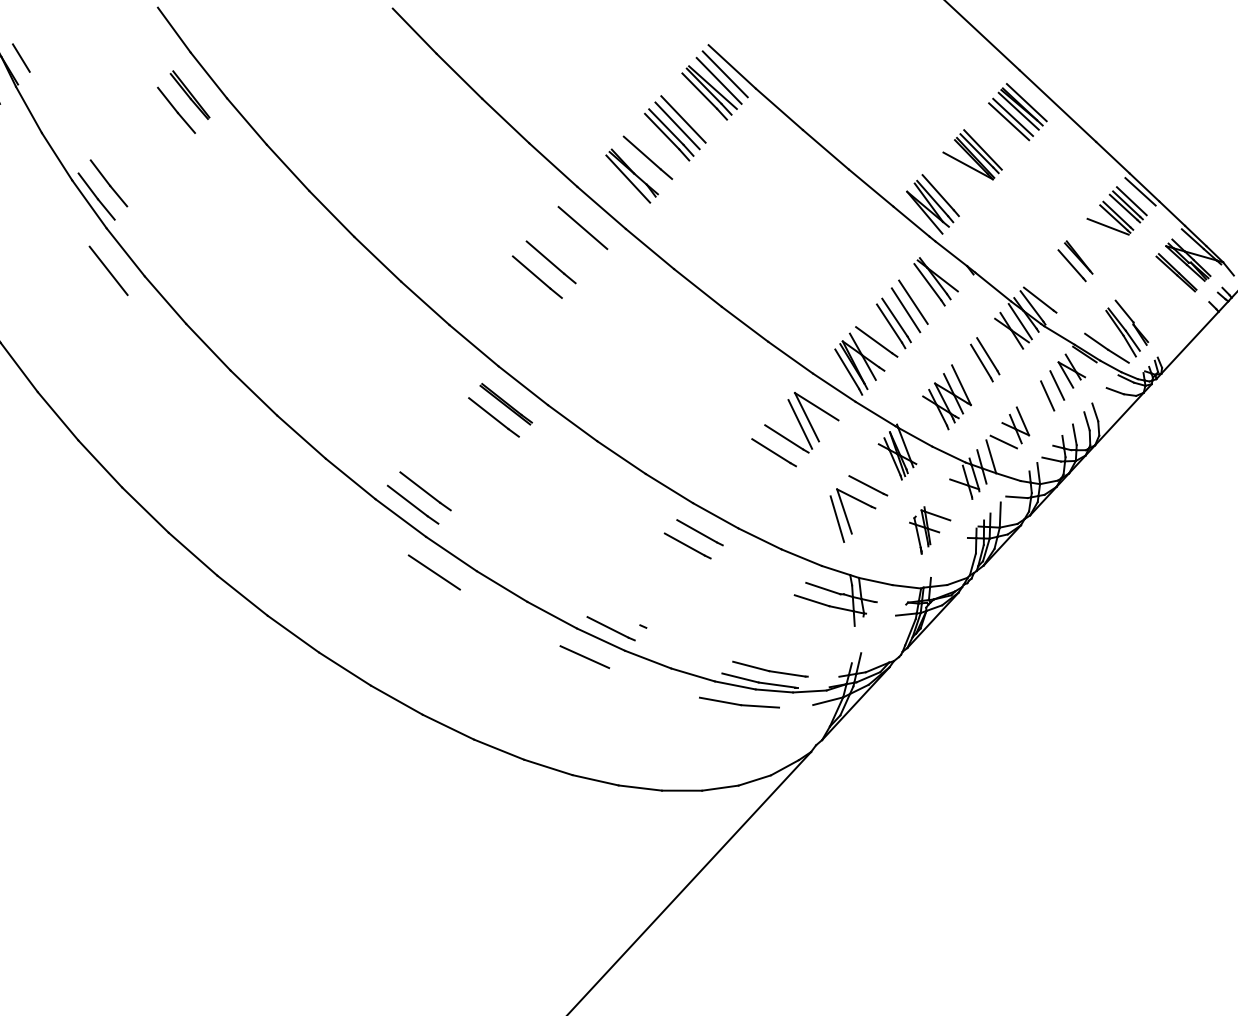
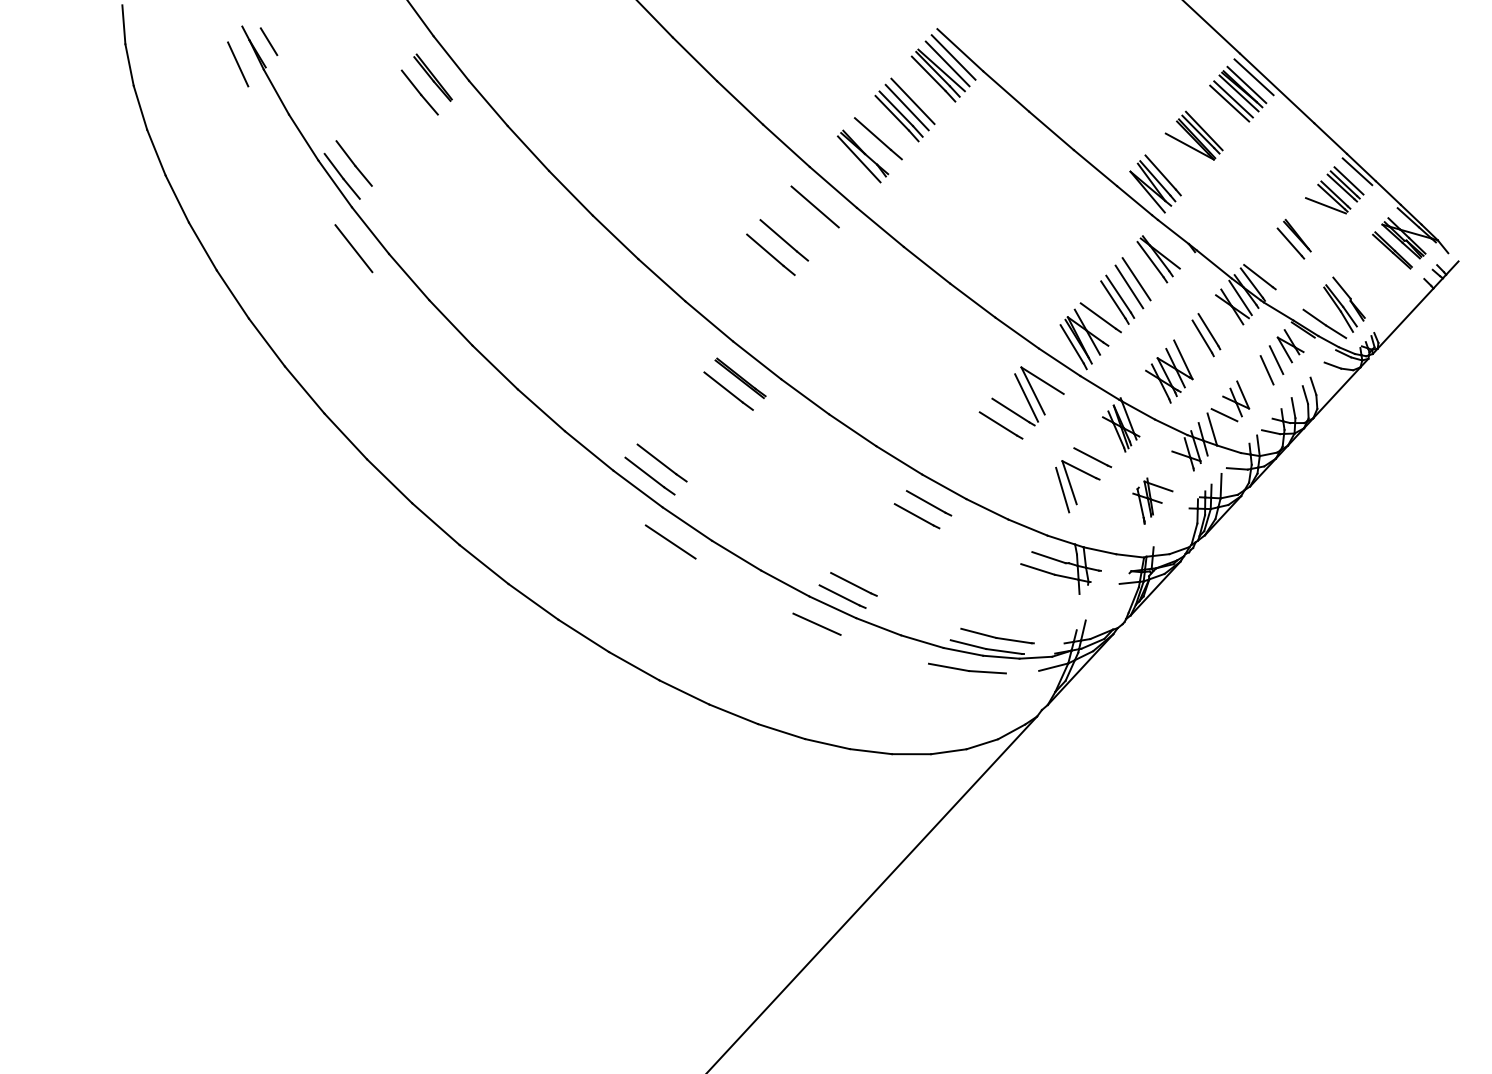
line: (1033, 94) -> (1253, 77), added
line: (619, 614) -> (850, 582), added

